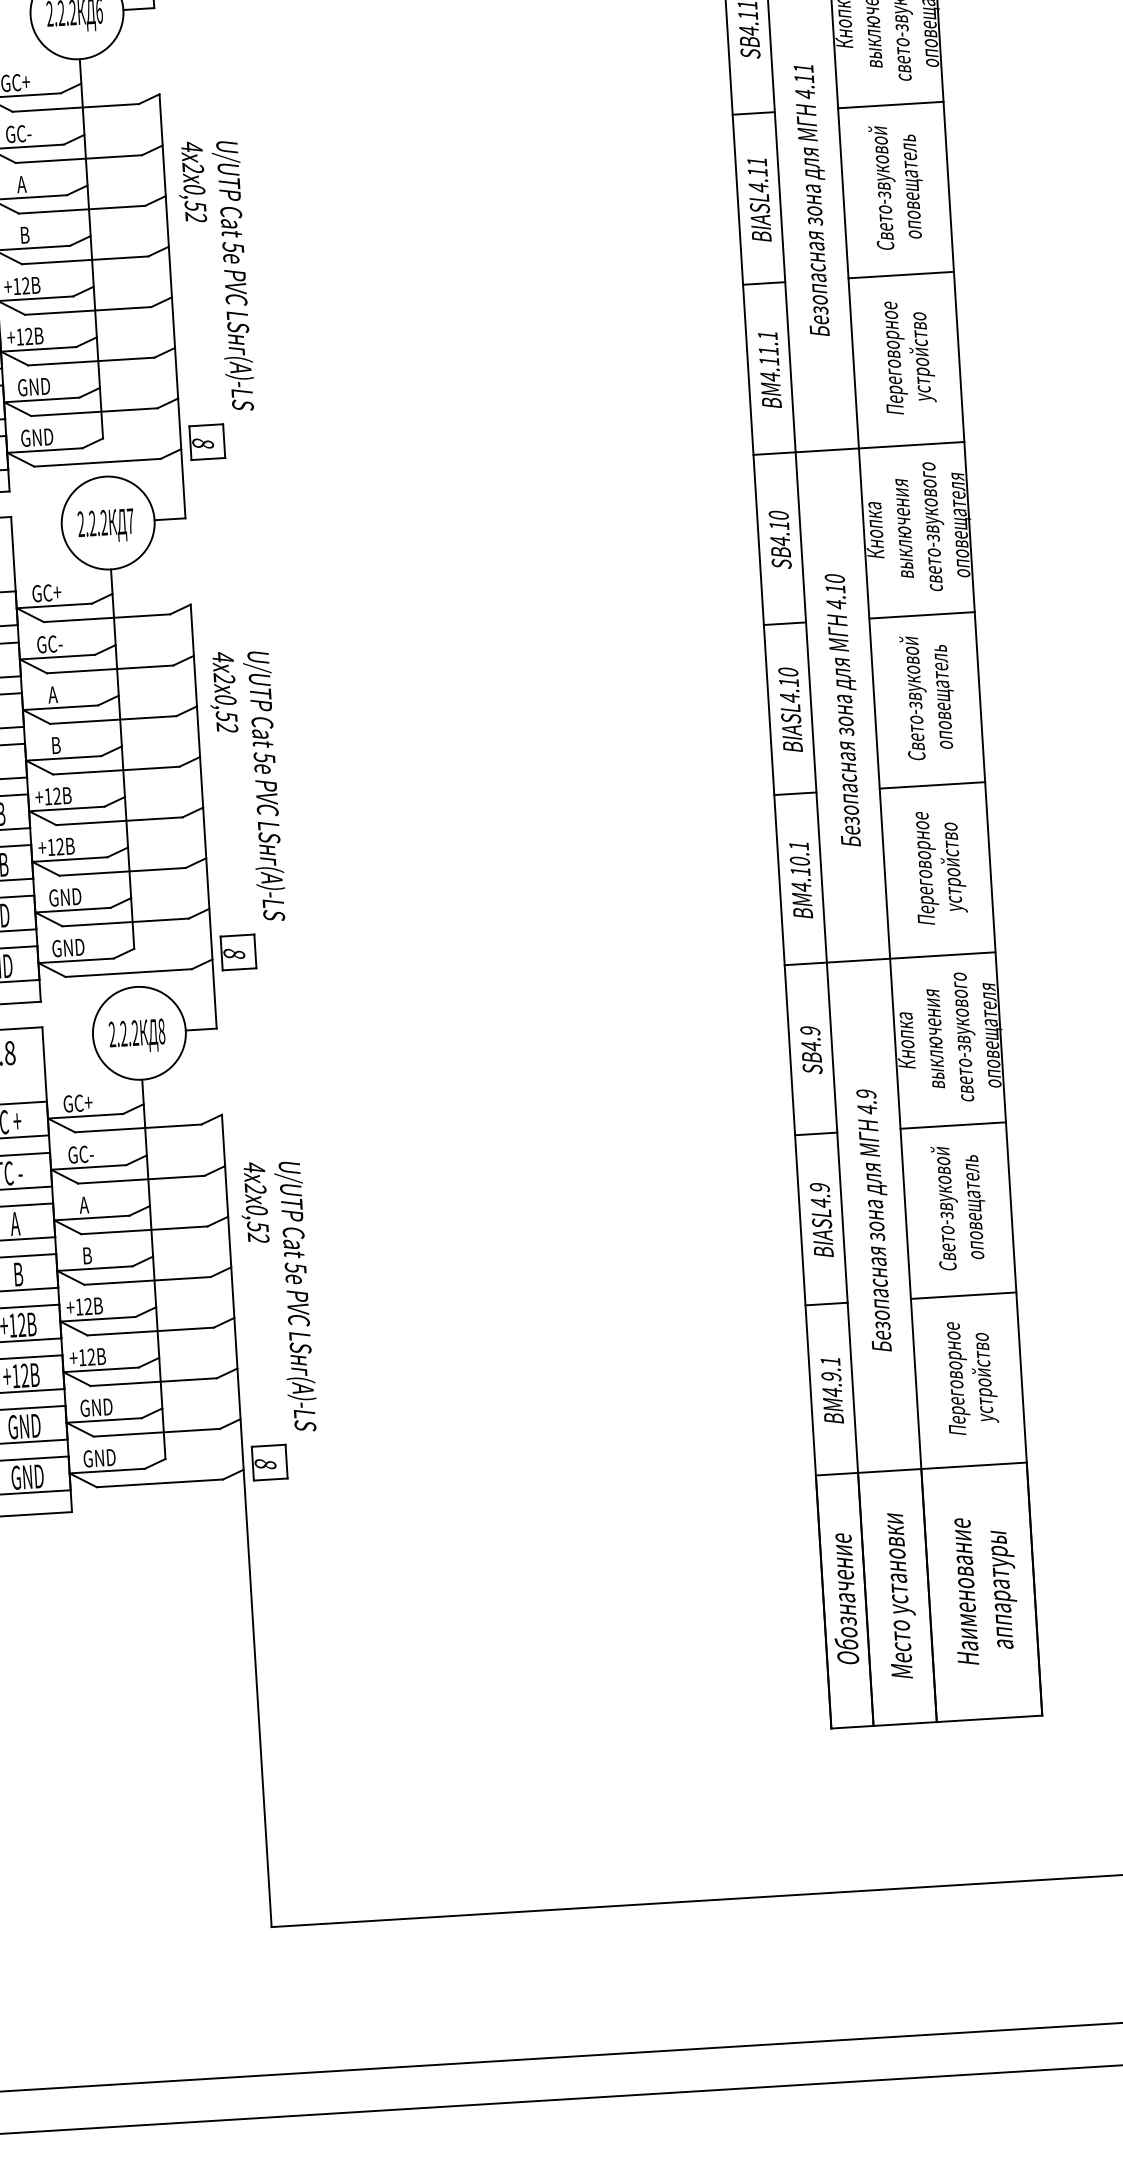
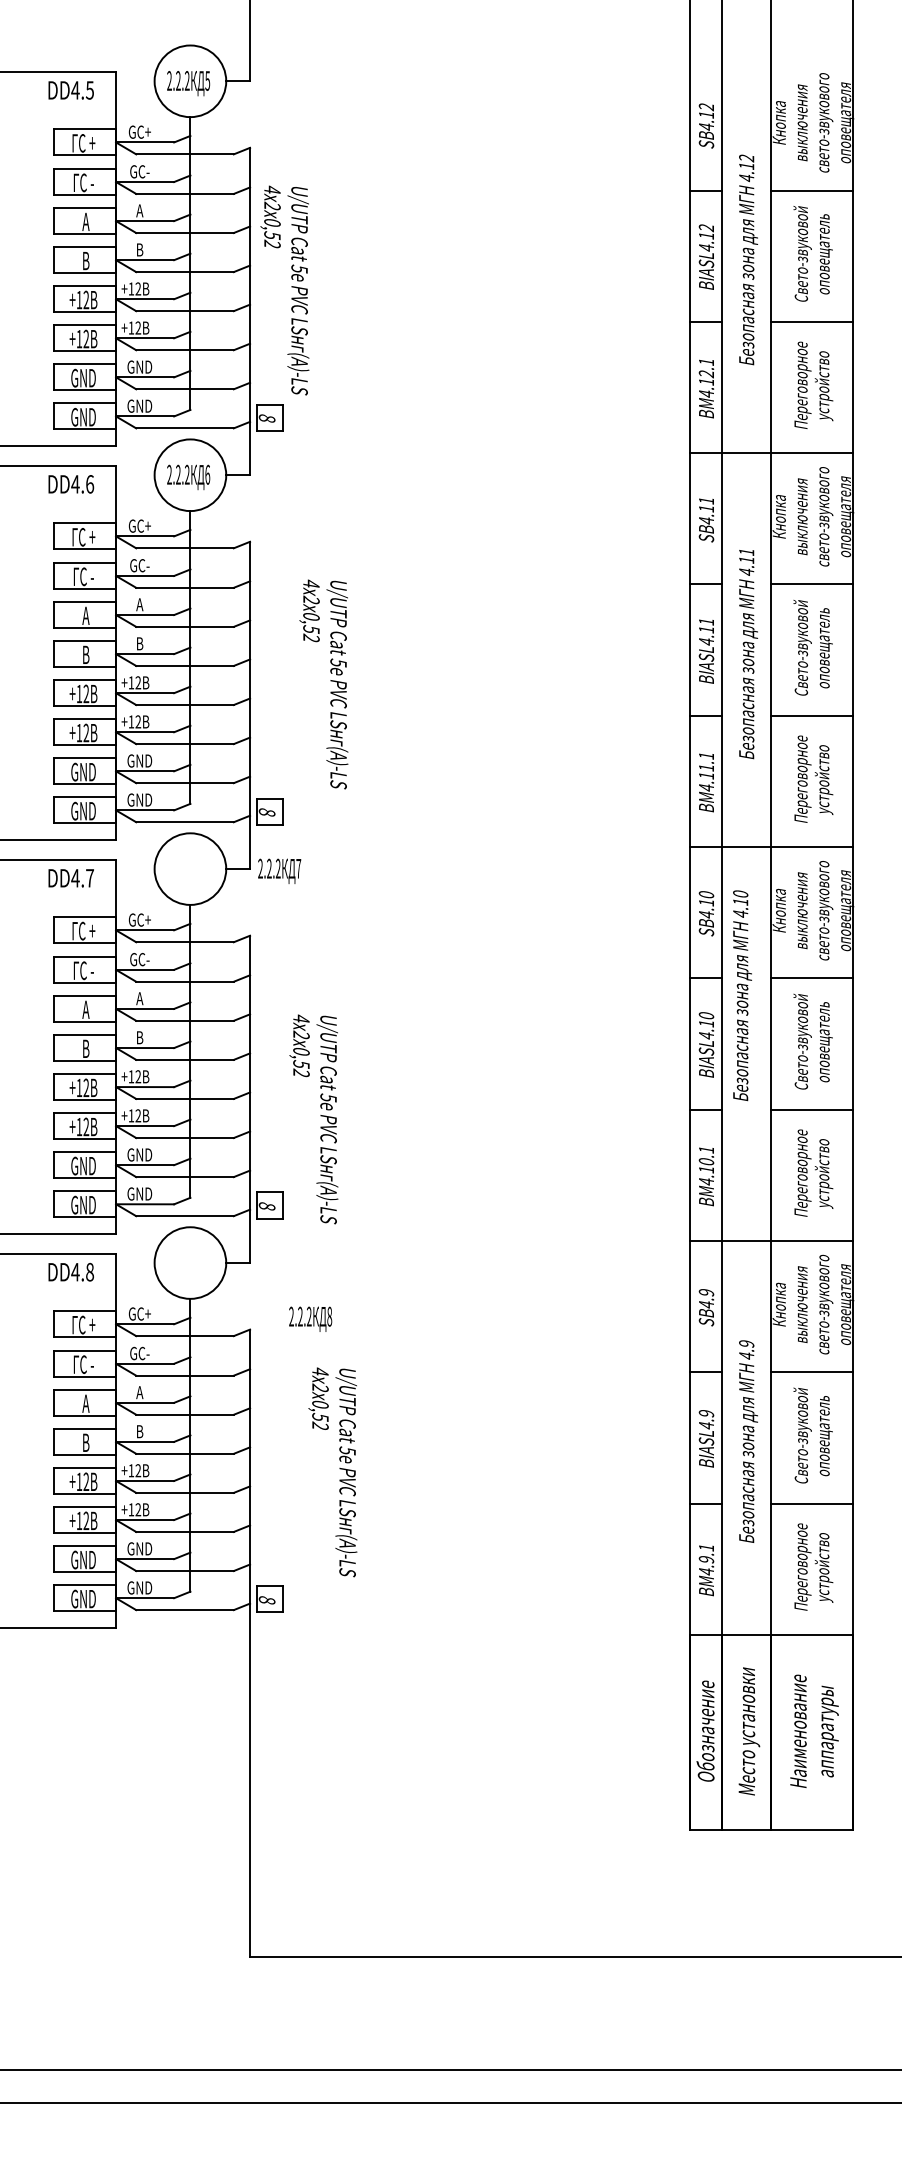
text: (215, 276) -> (323, 684), moved
text: (105, 524) -> (279, 870), moved
text: (845, 709) -> (742, 995), moved
text: (246, 786) -> (313, 1119), moved
text: (137, 1035) -> (310, 1318), moved
text: (277, 1297) -> (332, 1472), moved

